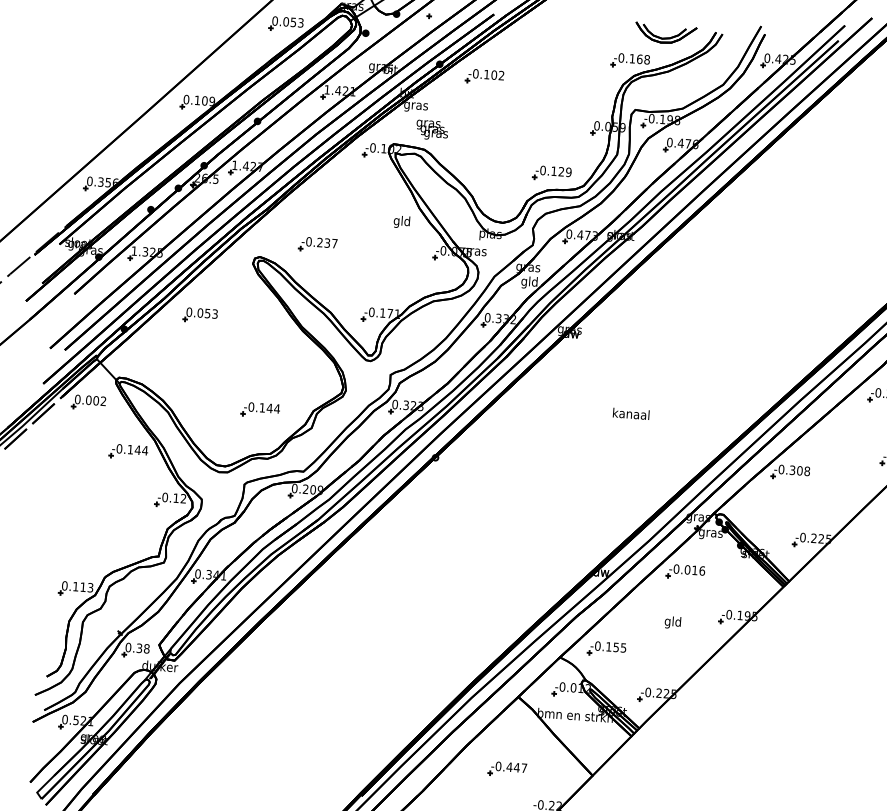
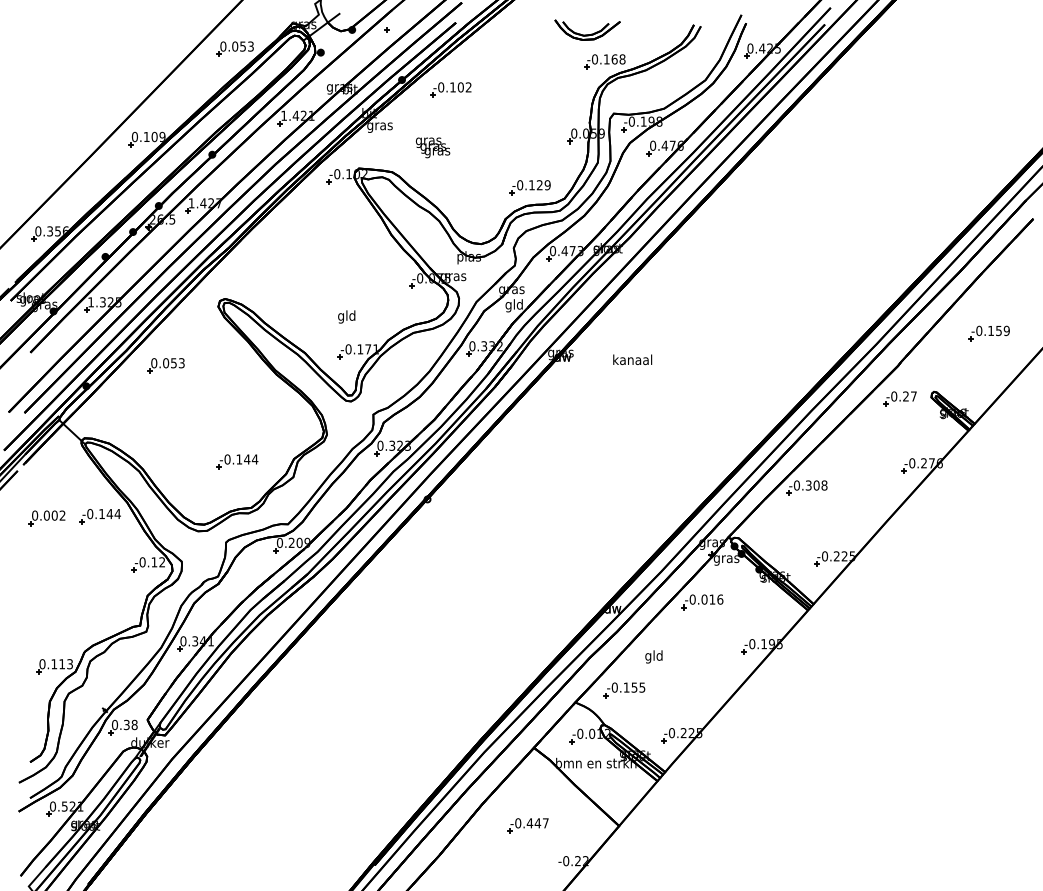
part: (665, 33) -> (587, 29), moved
text: (431, 129) -> (432, 147), moved
text: (401, 221) -> (346, 316), moved
part: (317, 244) -> (285, 281), removed
part: (88, 402) -> (46, 518), moved
text: (631, 413) -> (632, 359), moved
text: (672, 622) -> (653, 656), moved

